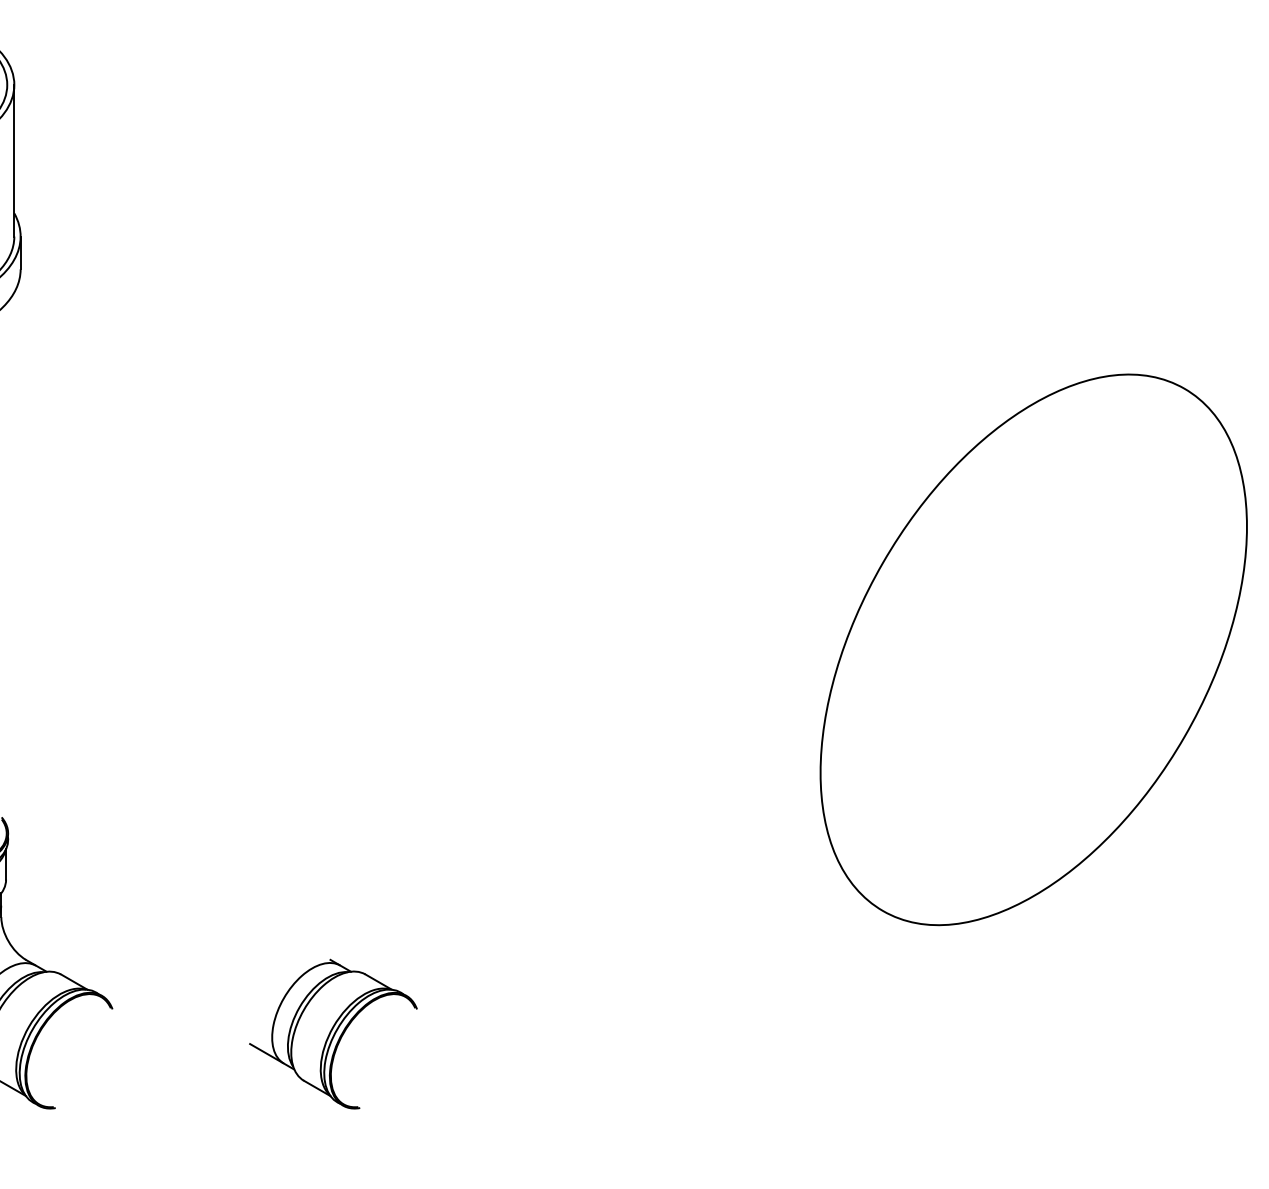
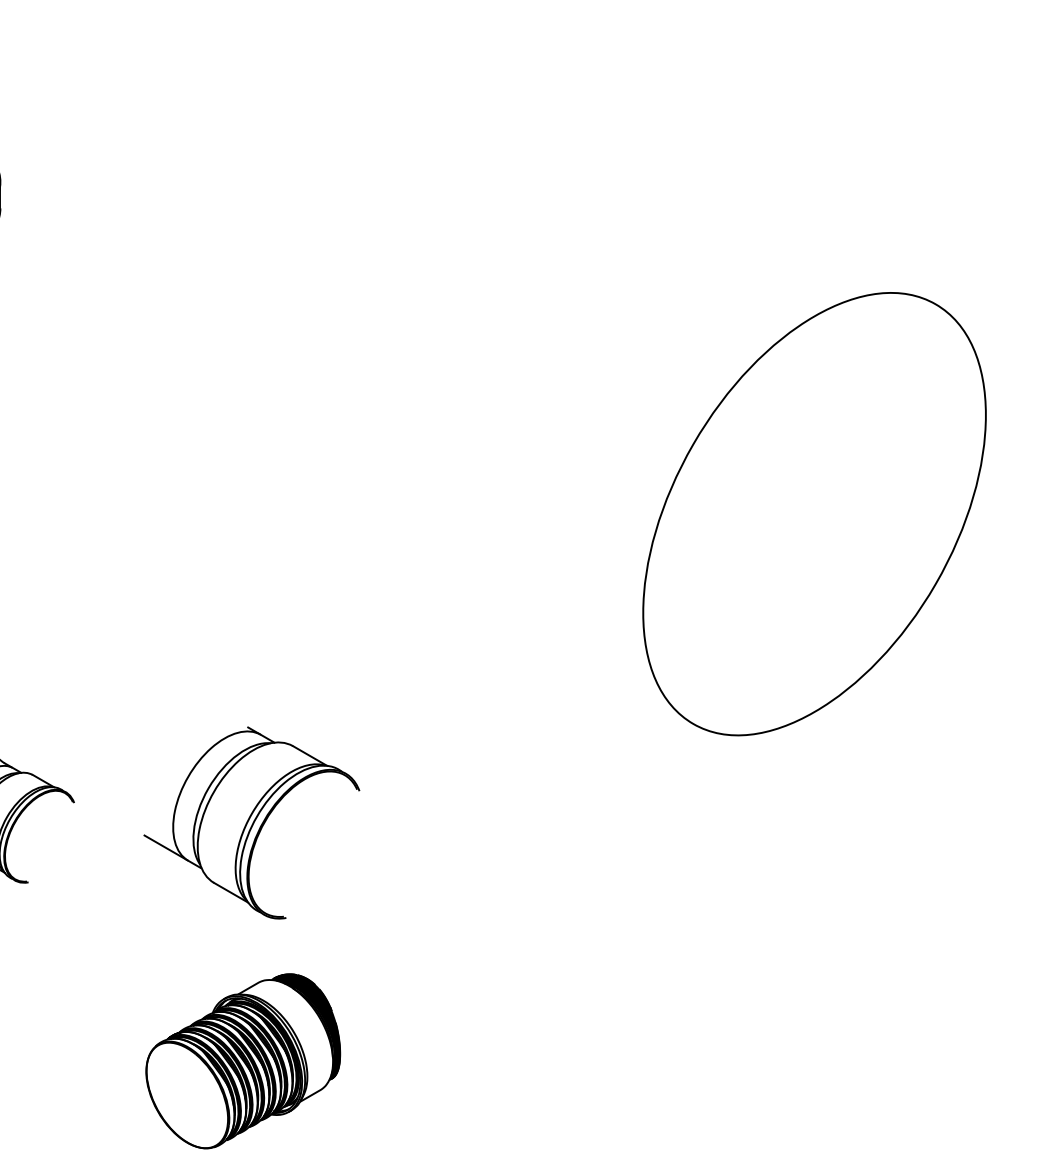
part: (333, 1033) -> (251, 822), size x1.6

